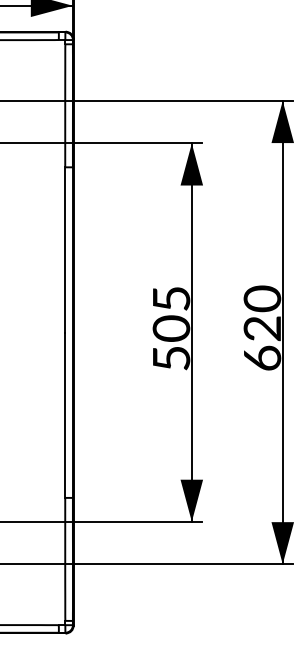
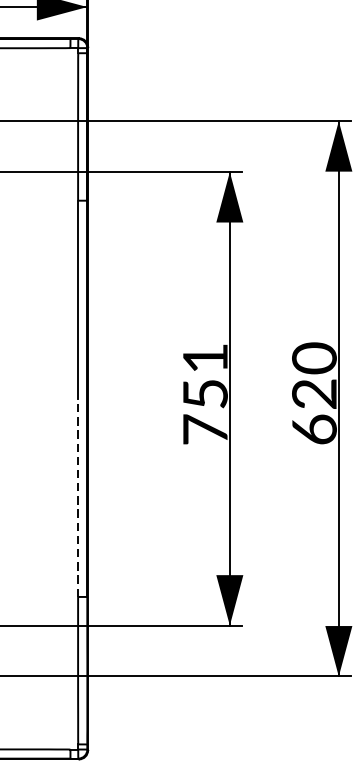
text: (171, 328) -> (205, 393), 505 -> 751
line: (65, 415) -> (78, 498), solid -> dashed

